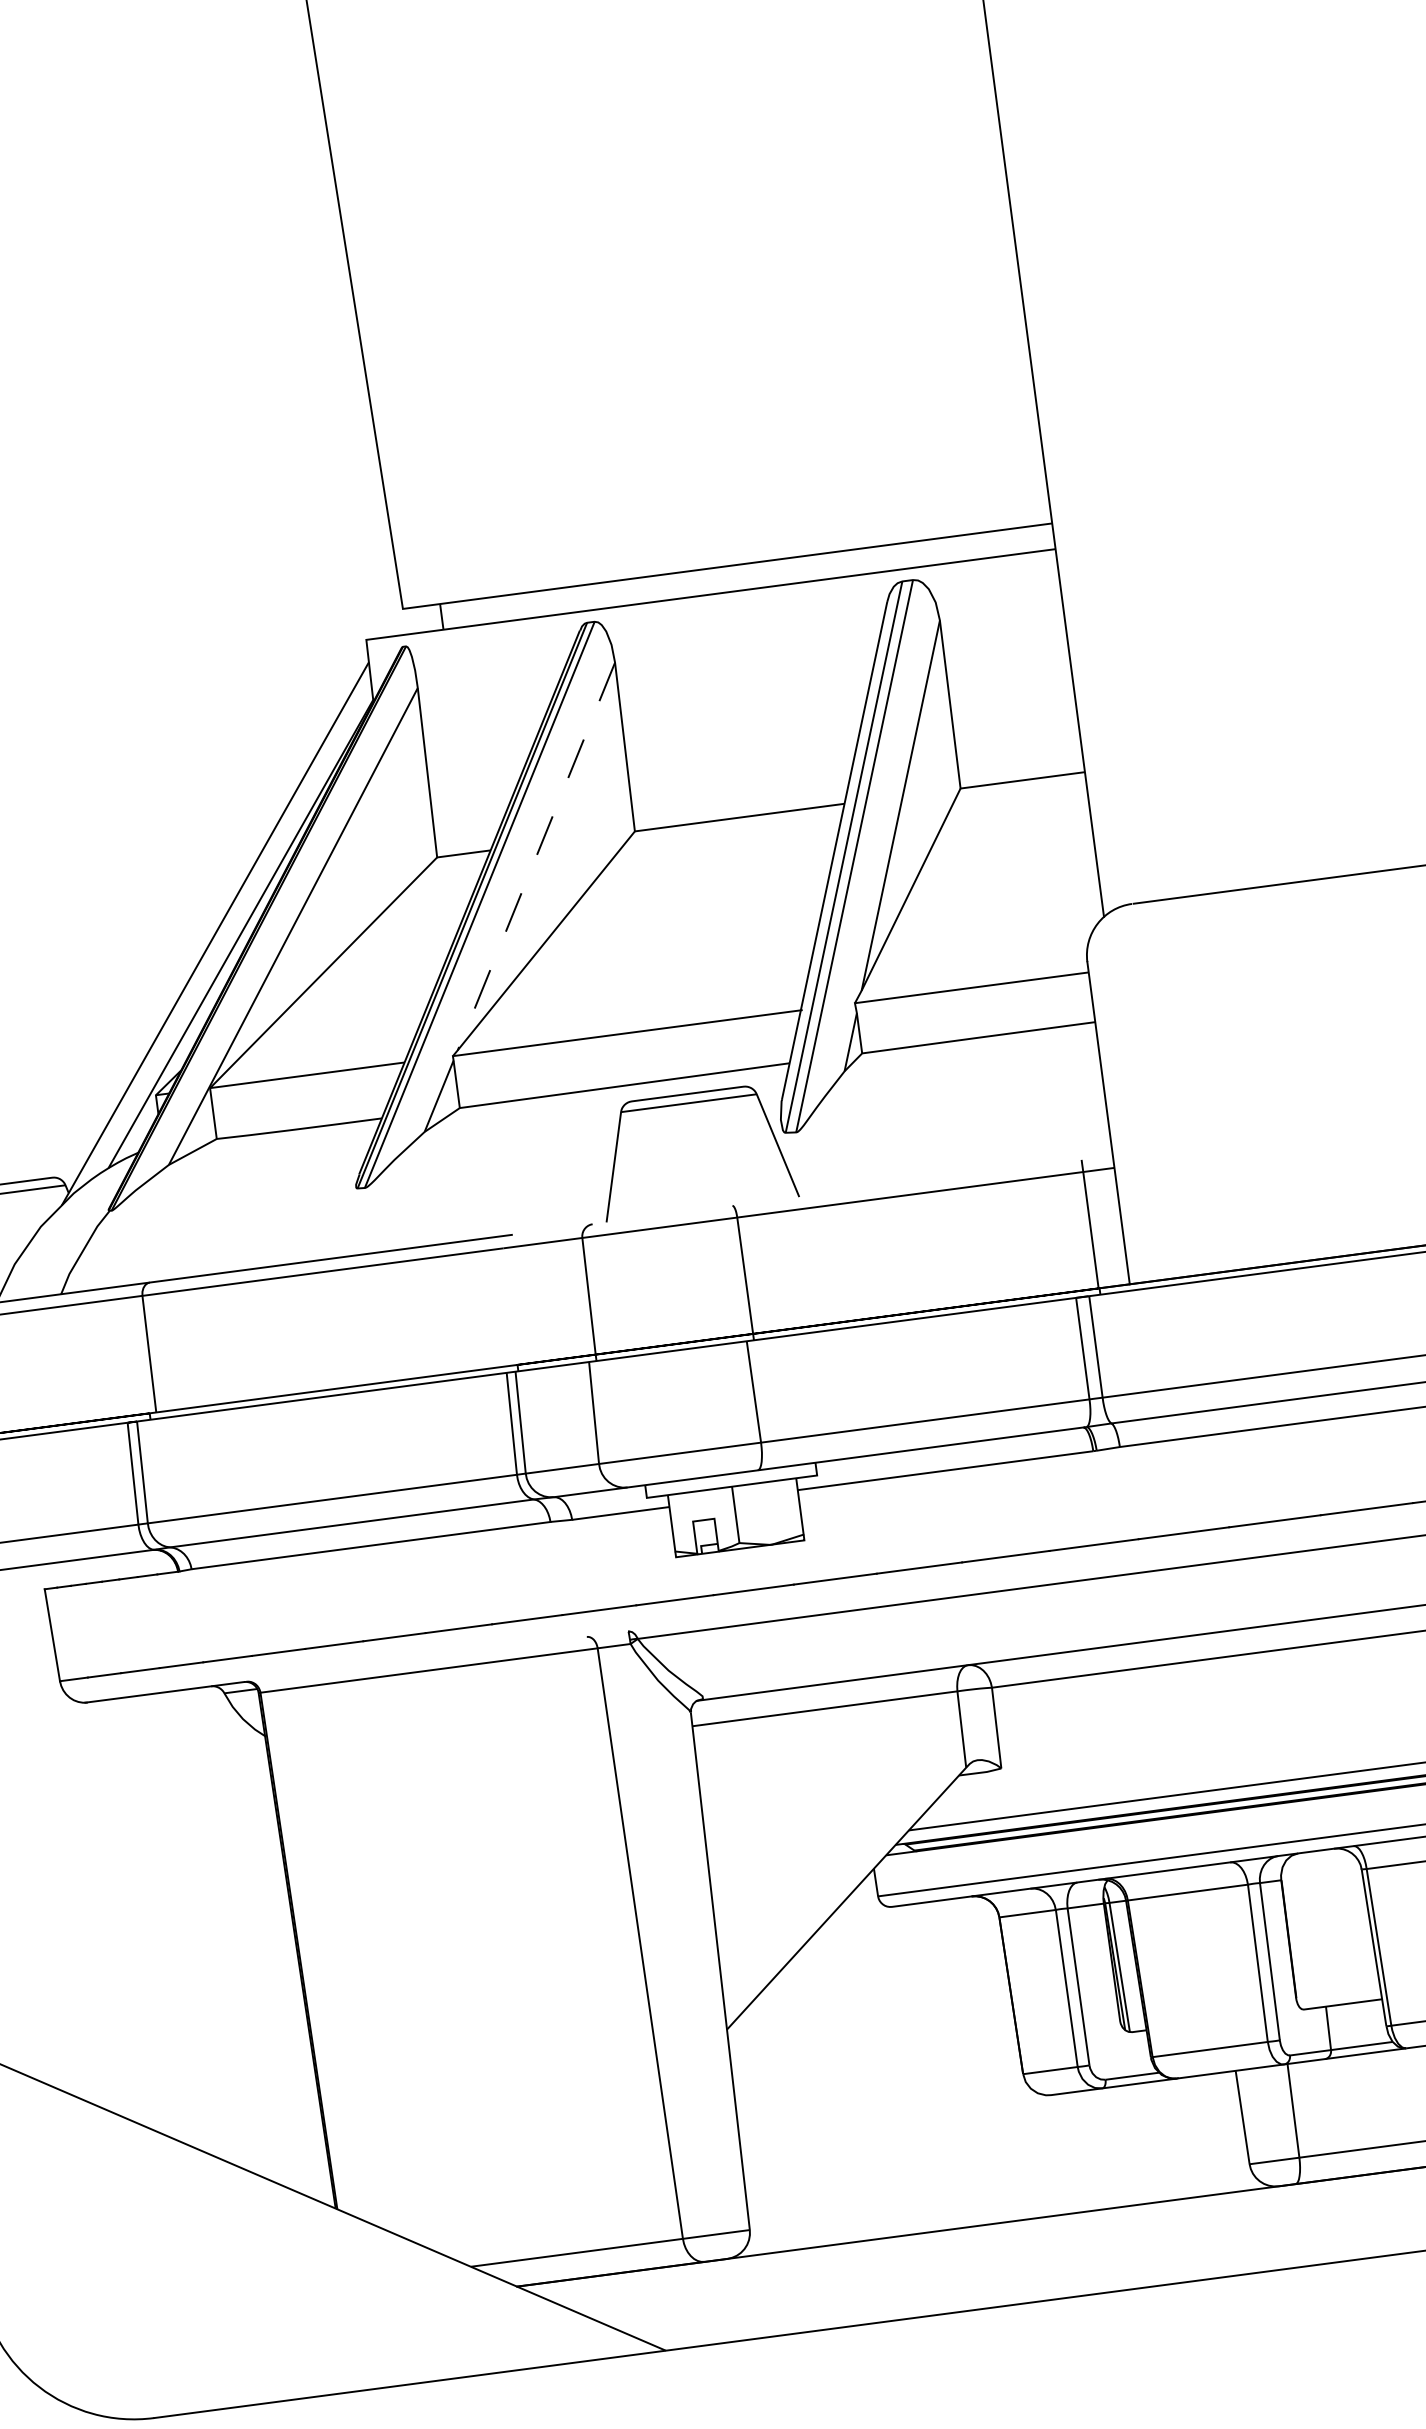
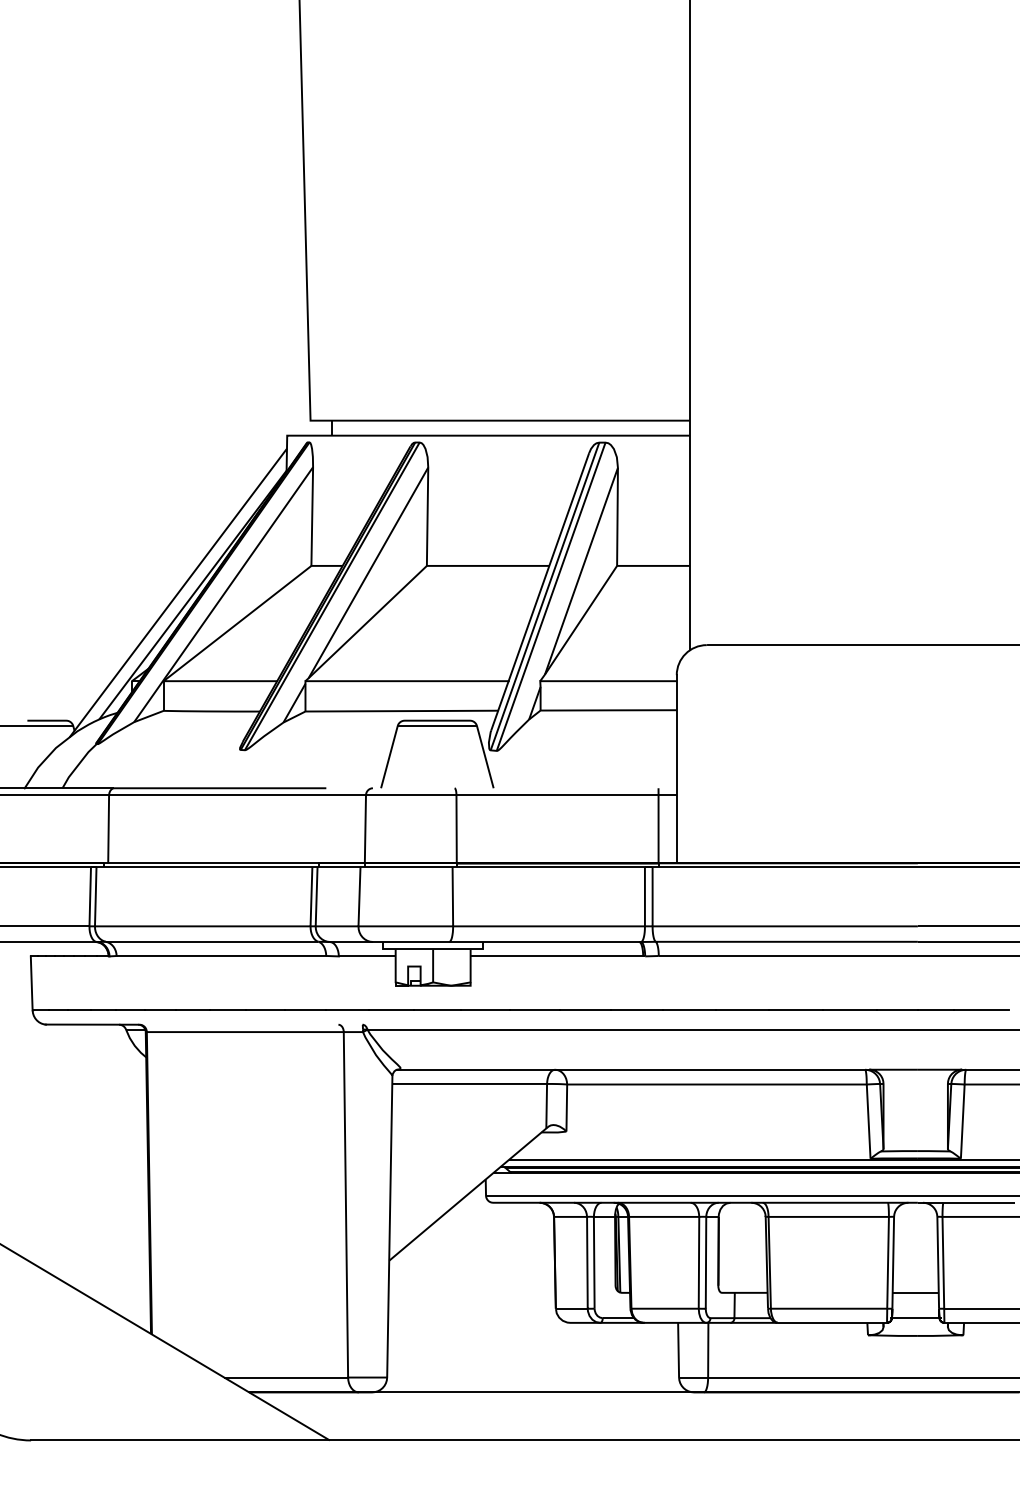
line: (536, 857) -> (368, 573), dashed -> solid

